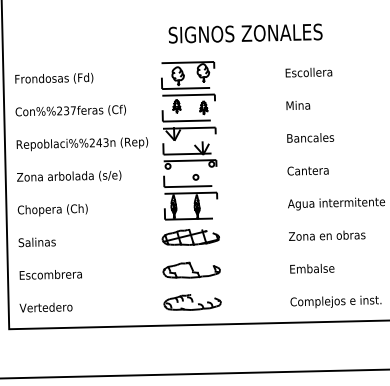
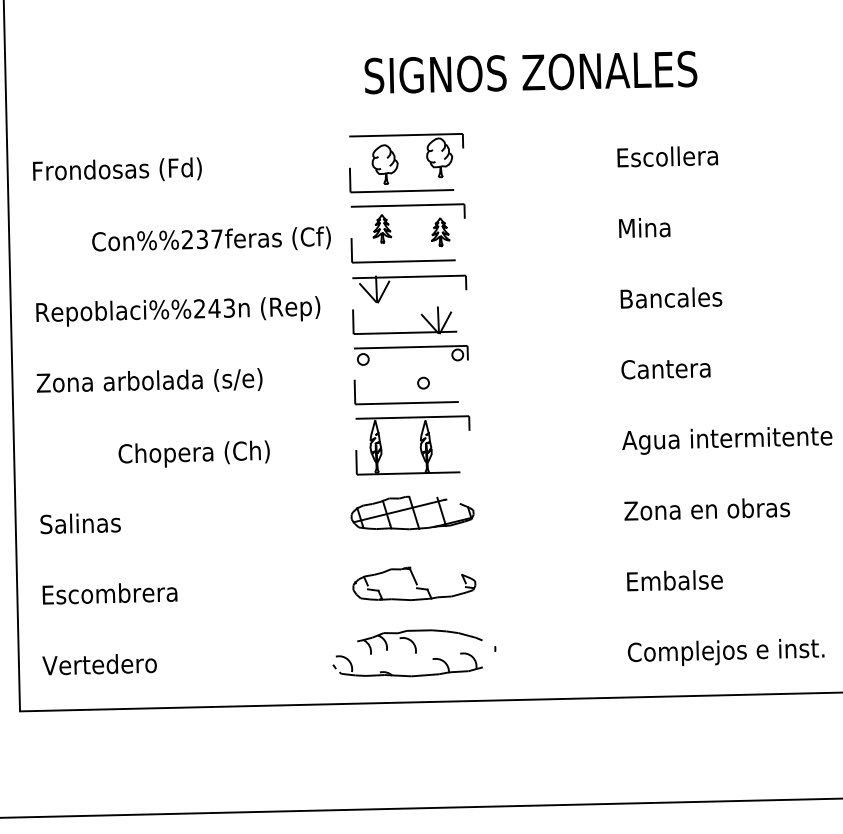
text: (70, 110) -> (210, 238), moved
text: (52, 210) -> (193, 454), moved
part: (192, 302) -> (416, 653), size x1.4

